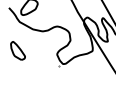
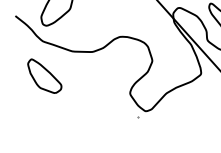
part: (17, 50) -> (43, 75), moved

